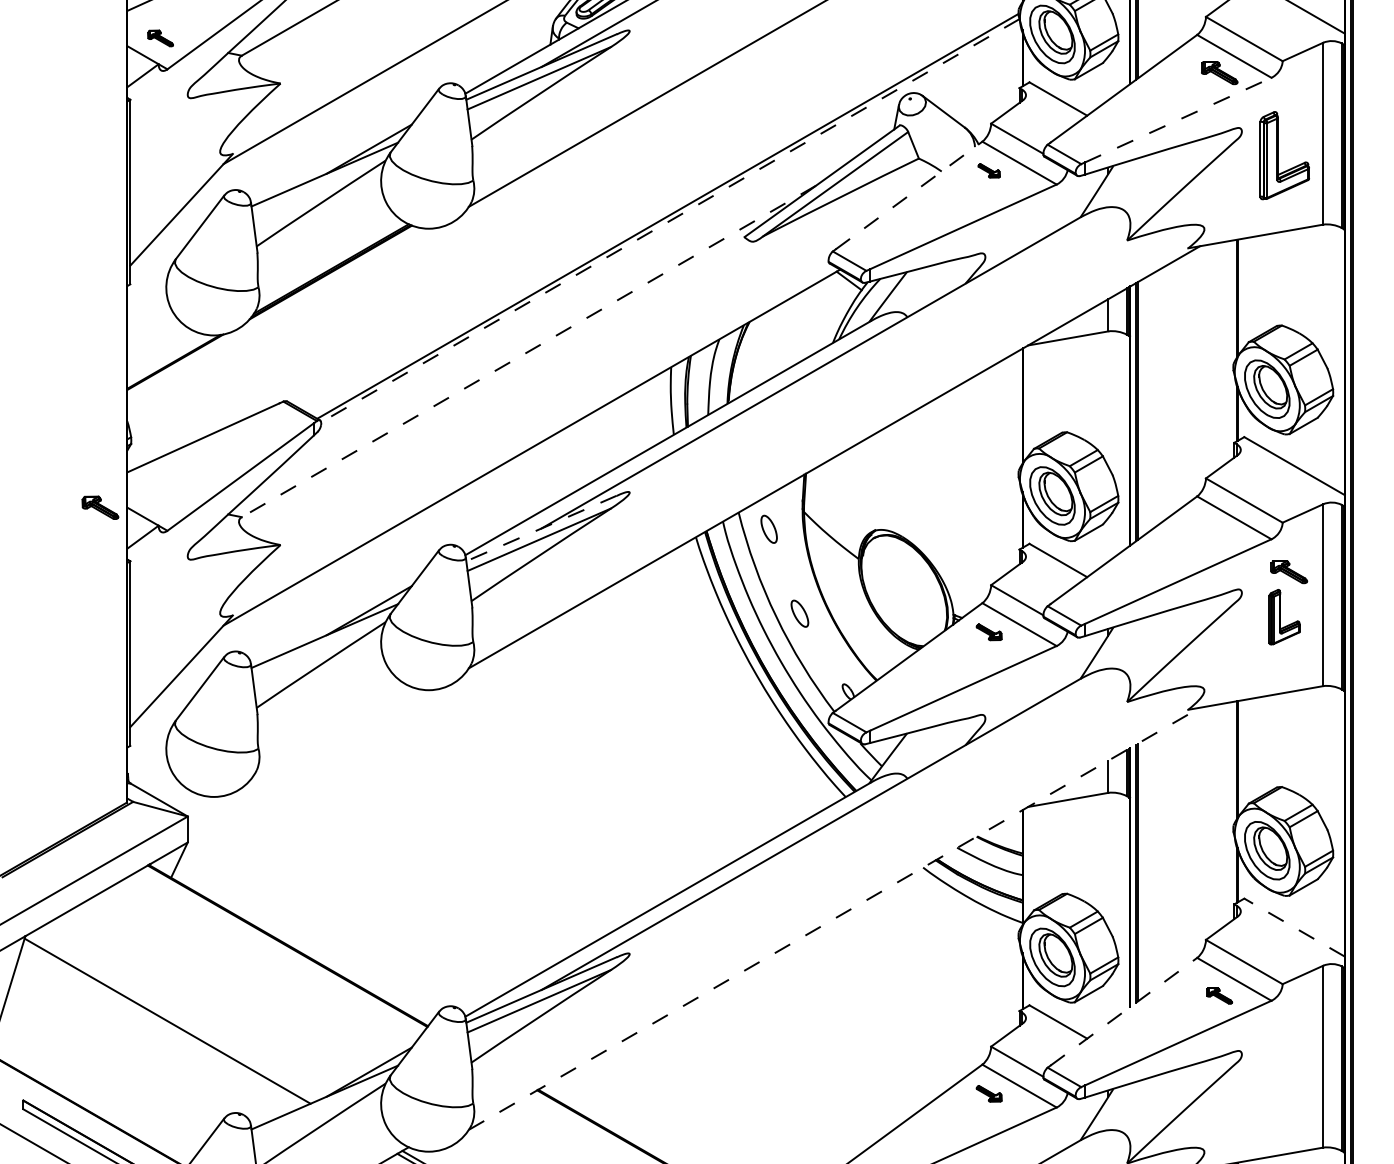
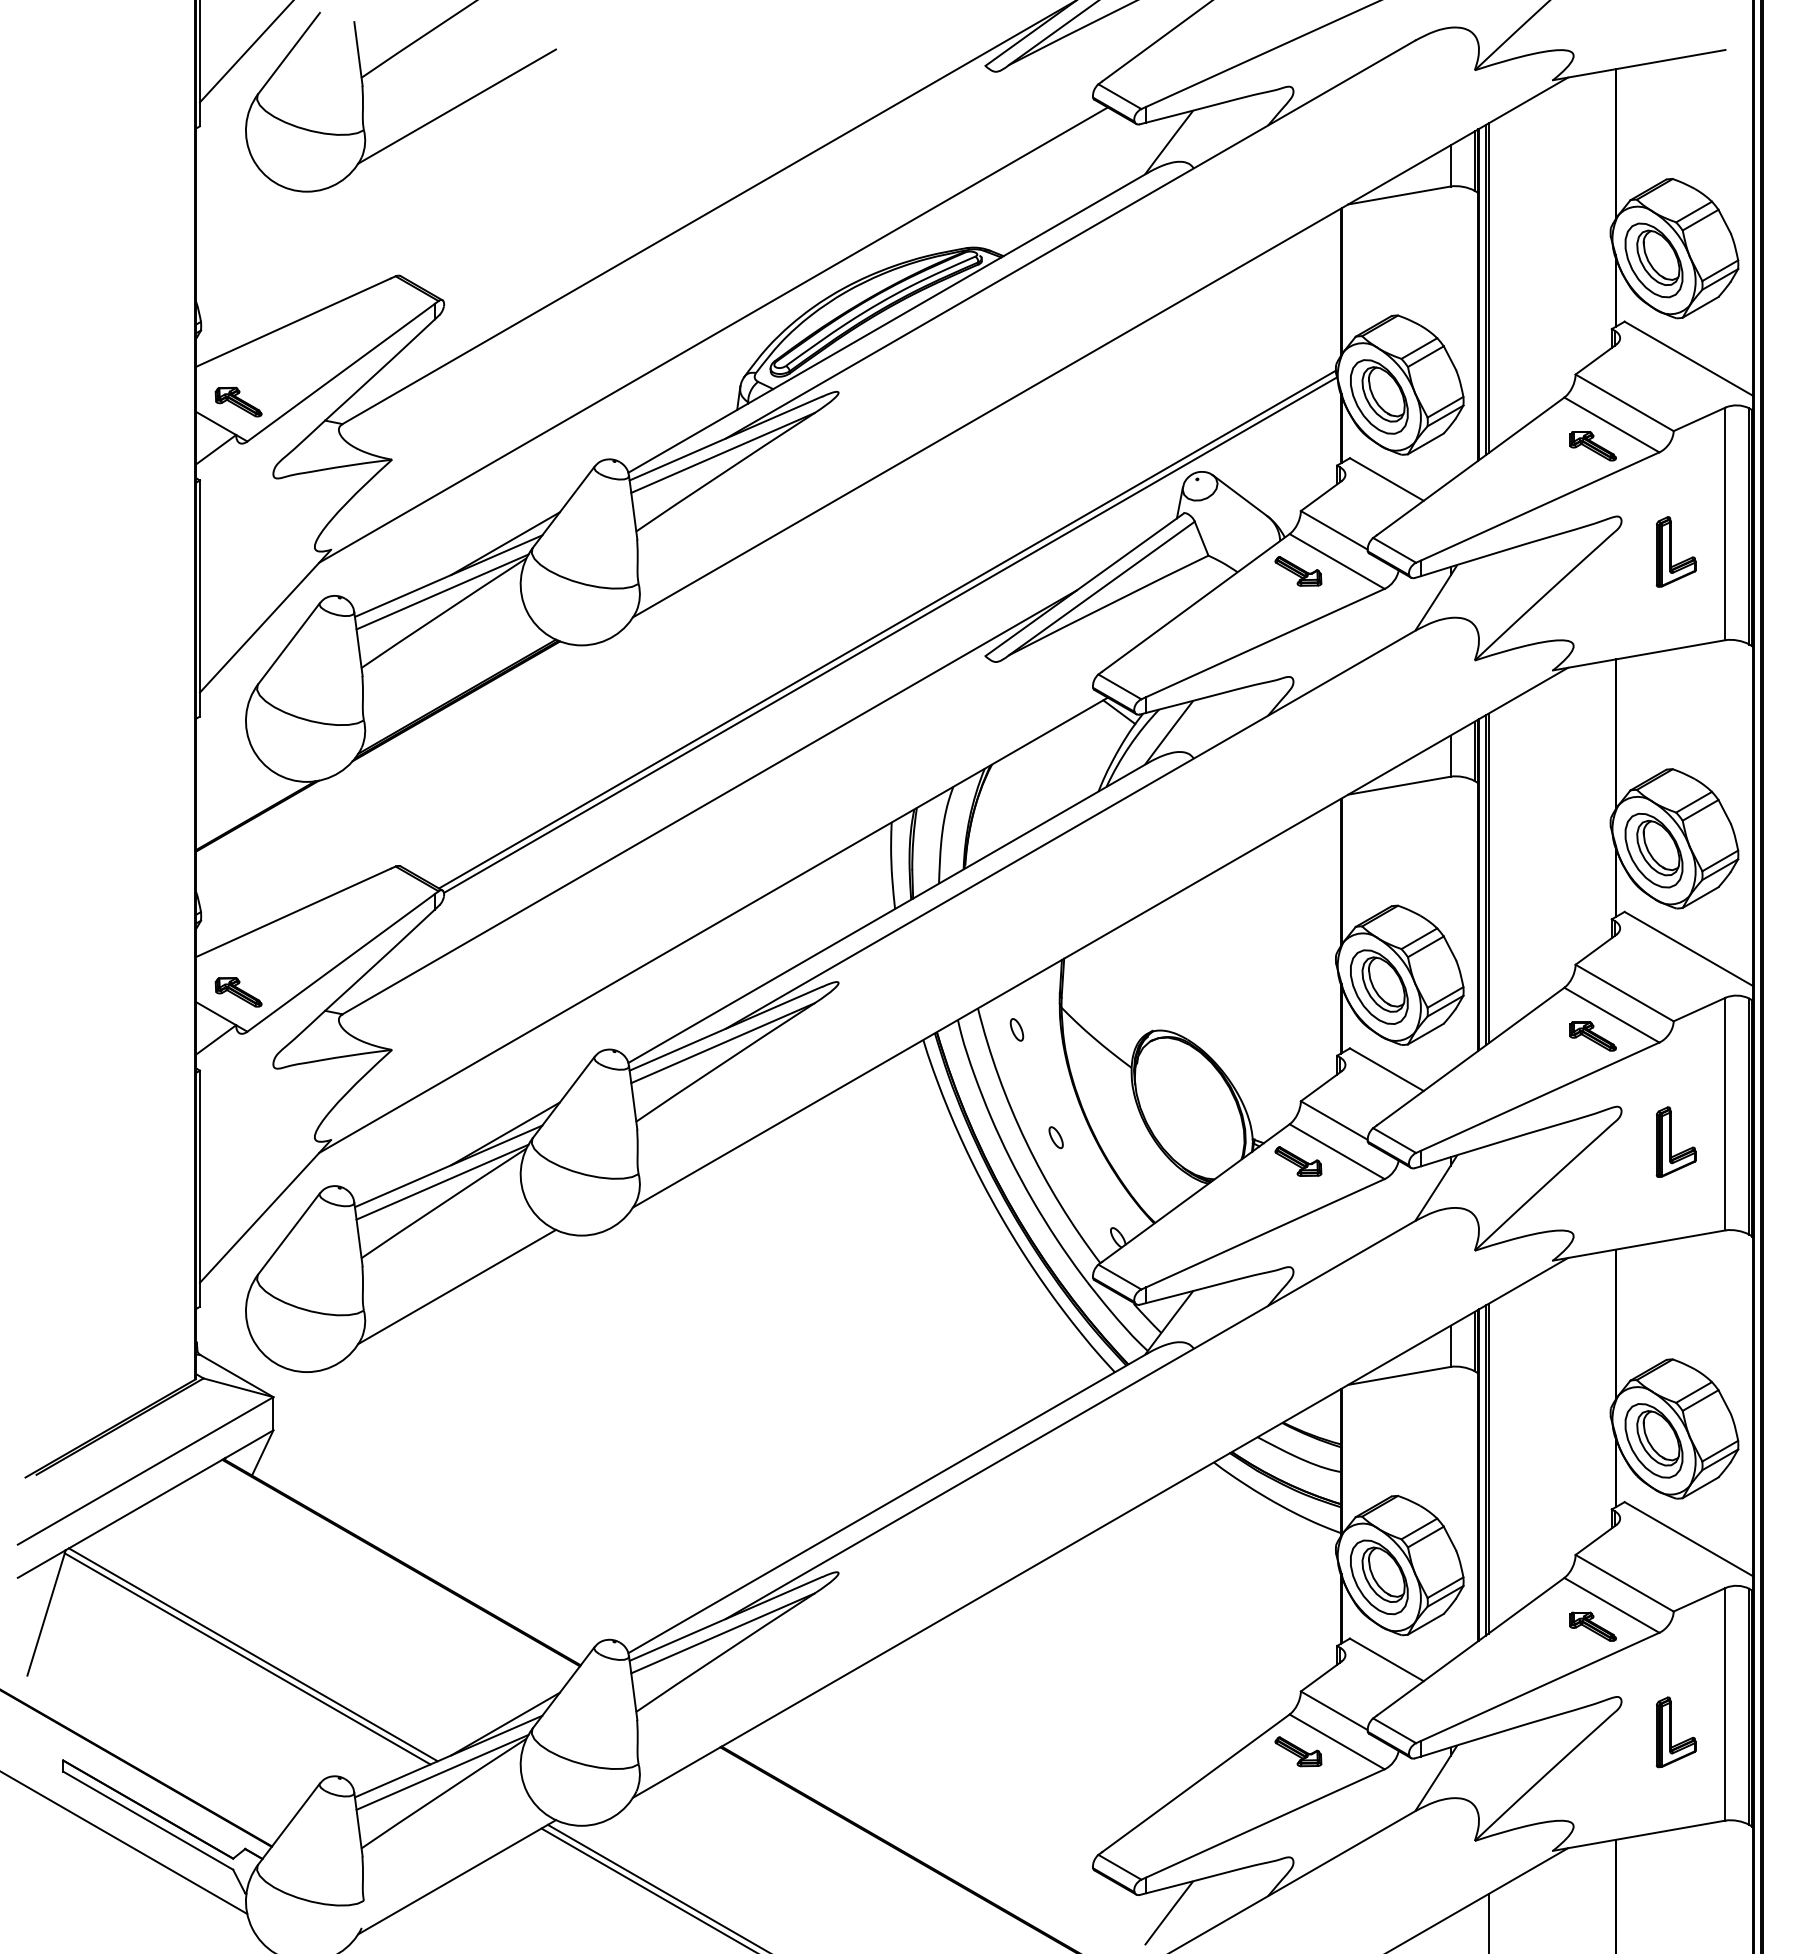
part: (160, 38) -> (238, 401), size x1.43
line: (1178, 120) -> (1540, 506), dashed -> solid
part: (1284, 155) -> (1675, 551), size x0.62
part: (989, 170) -> (1298, 571), size x1.67
line: (319, 186) -> (442, 591), added
line: (909, 195) -> (1196, 602), dashed -> solid
line: (670, 220) -> (890, 635), dashed -> solid
line: (528, 351) -> (709, 802), dashed -> solid
part: (100, 507) -> (238, 992), moved
line: (541, 528) -> (725, 1028), dashed -> solid
part: (768, 529) -> (1016, 1029), size x0.62
part: (1288, 572) -> (1592, 1036), moved
part: (799, 613) -> (1055, 1137), size x0.62
part: (989, 632) -> (1298, 1161), size x1.43
line: (319, 647) -> (442, 1181), added
line: (331, 730) -> (457, 1286), added
line: (834, 918) -> (1100, 1527), dashed -> solid
line: (1294, 927) -> (1688, 1538), dashed -> solid
part: (1219, 995) -> (1592, 1626), size x1.43
line: (1124, 1011) -> (1471, 1646), dashed -> solid
line: (171, 1017) -> (252, 1654), added
part: (1284, 1078) -> (1675, 1732), added
part: (989, 1093) -> (1298, 1751), size x1.43
line: (319, 1109) -> (442, 1771), added

